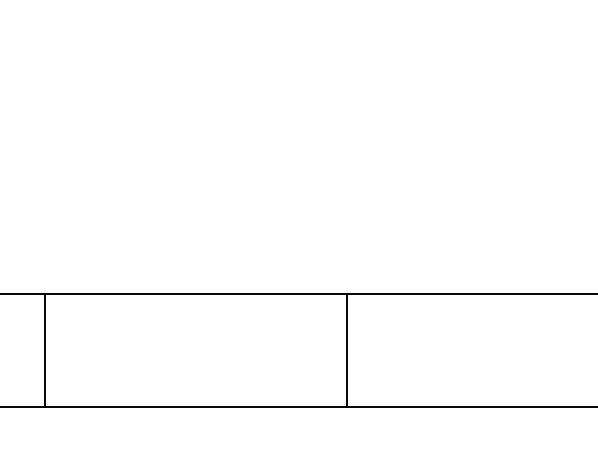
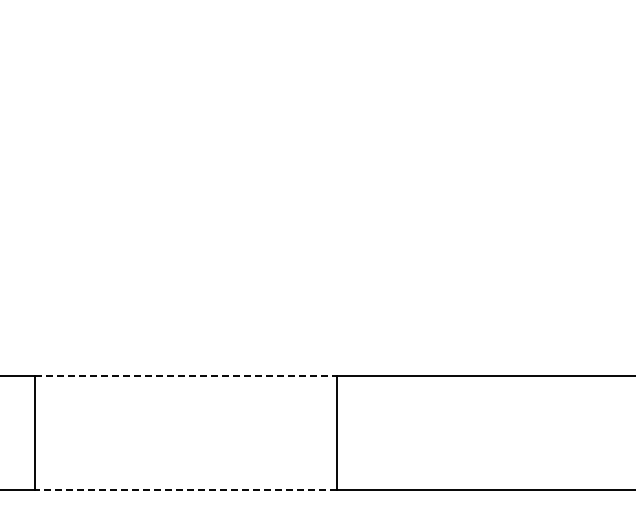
line: (197, 294) -> (186, 376), solid -> dashed
line: (196, 407) -> (185, 489), solid -> dashed

